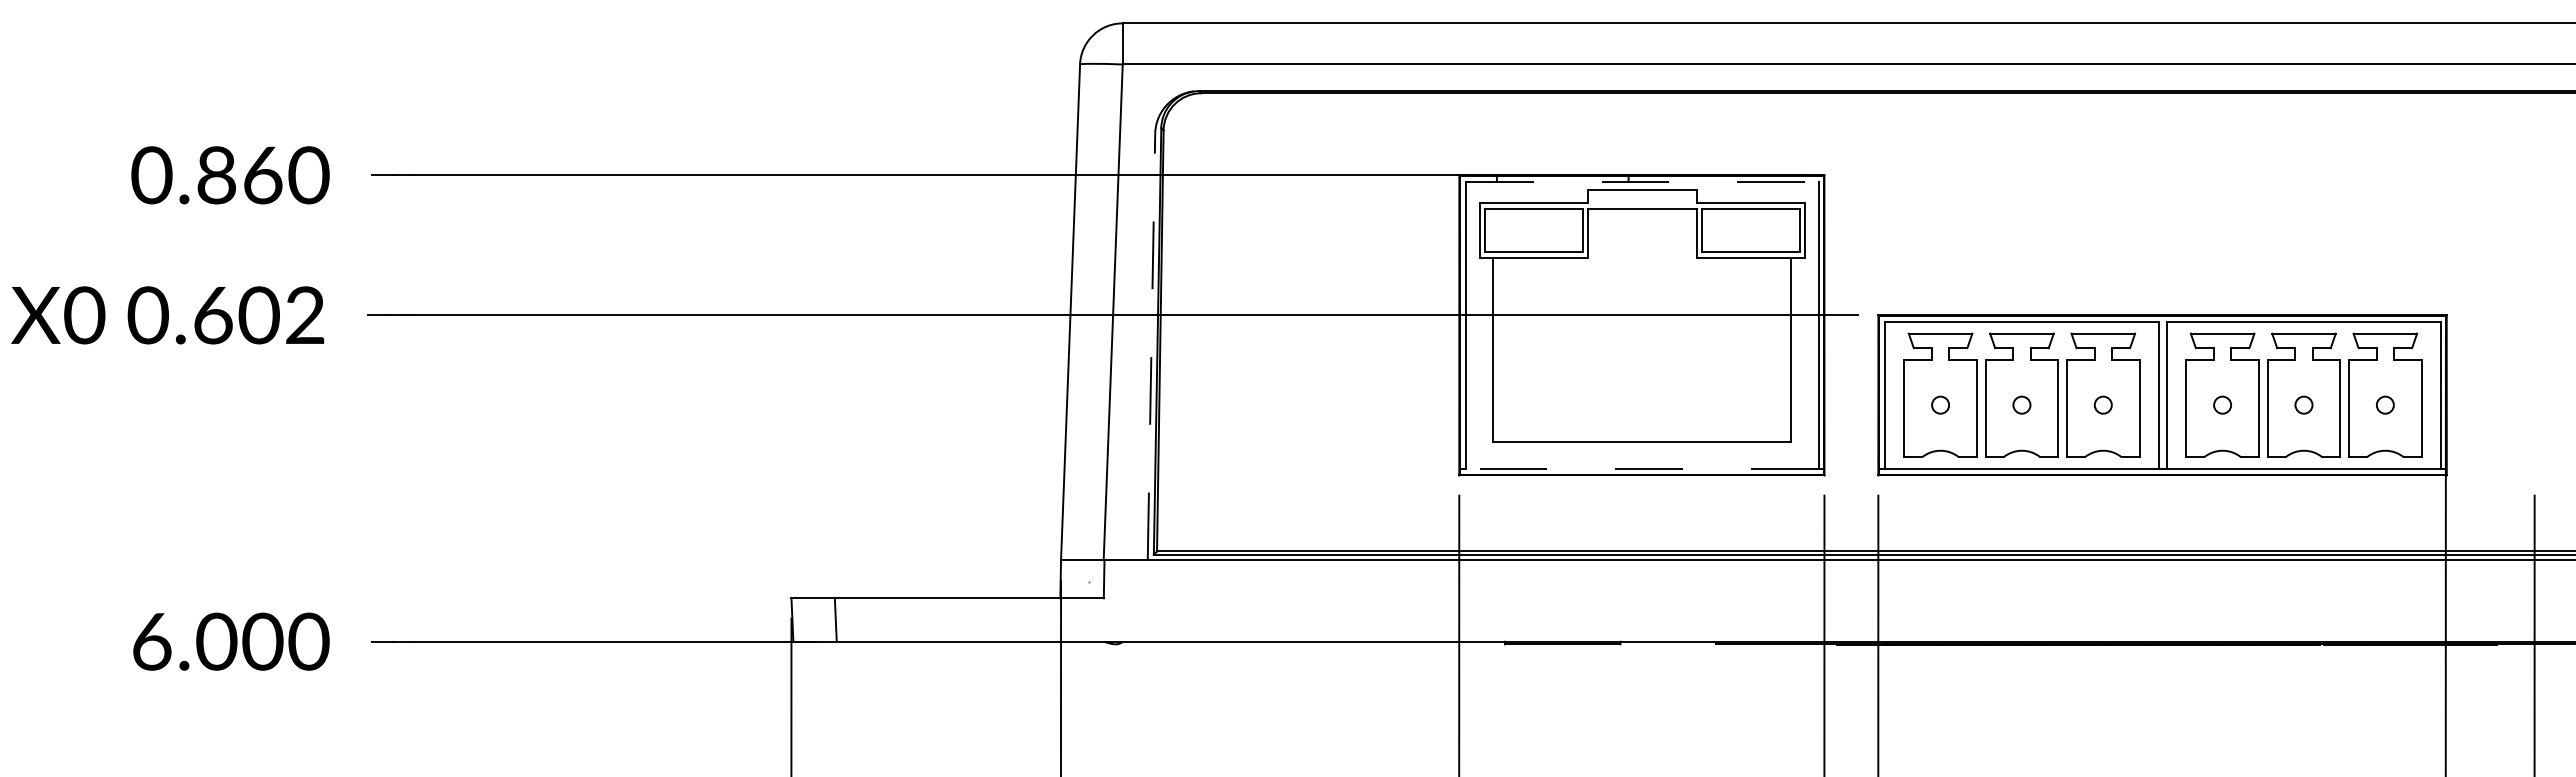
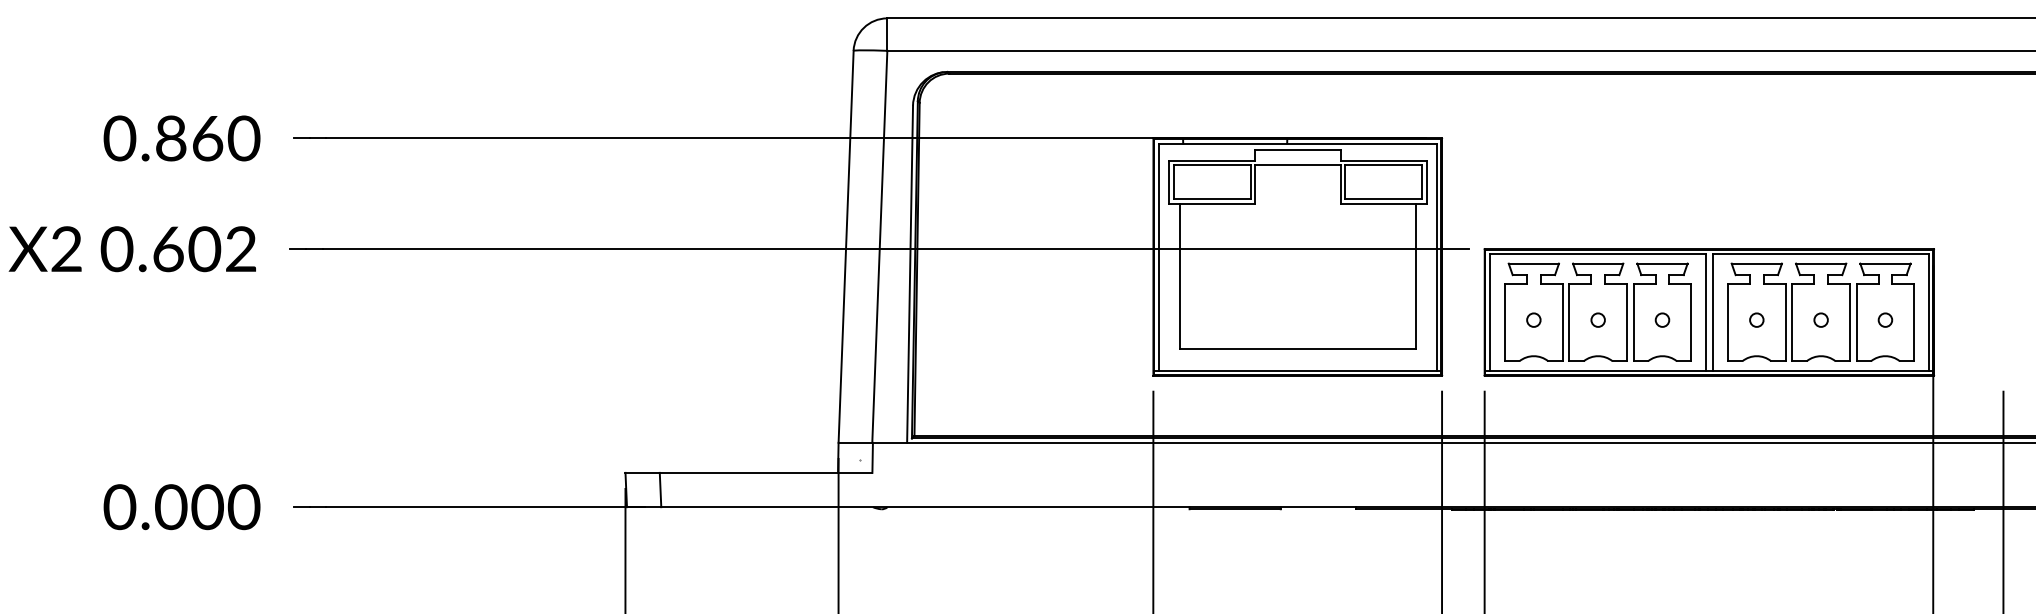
line: (1642, 181) -> (1298, 143), dashed -> solid
text: (84, 315) -> (66, 249), X0 -> X2
line: (1151, 346) -> (910, 273), dashed -> solid
line: (1641, 469) -> (1297, 371), dashed -> solid
text: (151, 641) -> (119, 506), 6.000 -> 0.000

